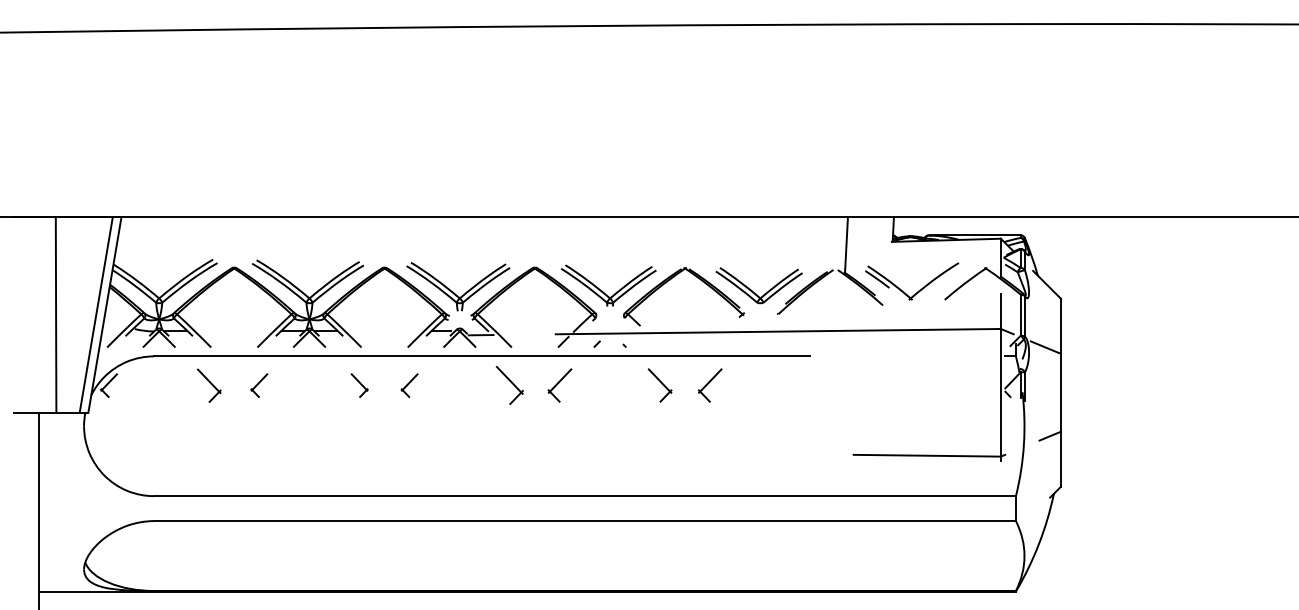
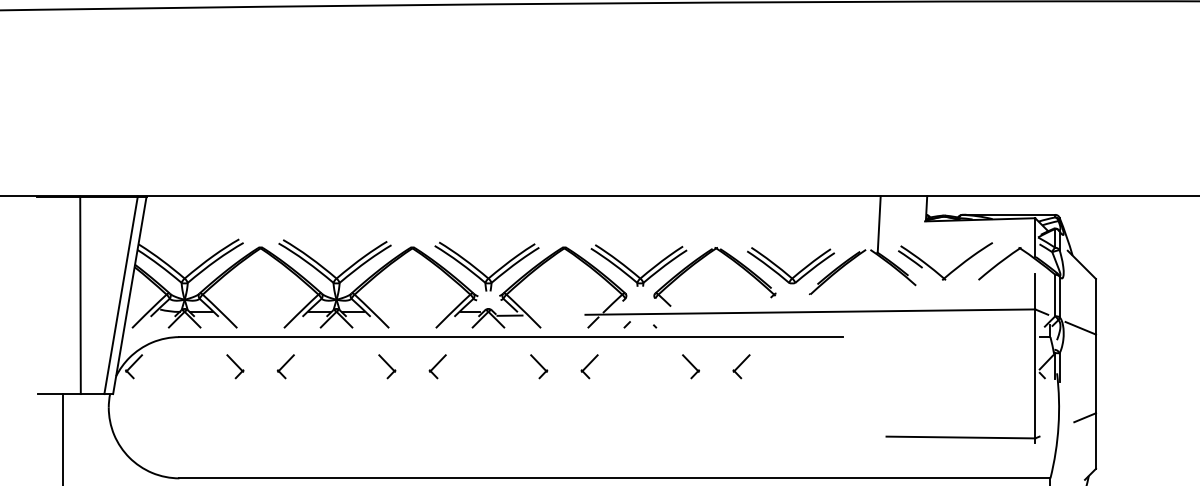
part: (209, 385) -> (235, 366), size x0.71
part: (509, 385) -> (538, 366), size x0.62
part: (559, 385) -> (589, 366), size x0.71
part: (660, 385) -> (691, 366), size x0.71
part: (710, 385) -> (741, 366), size x0.71

